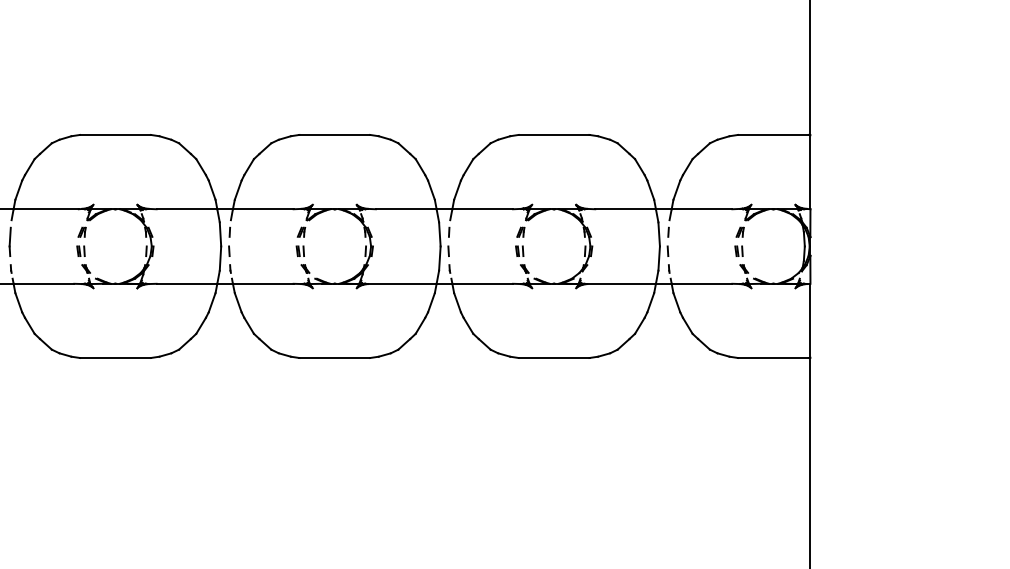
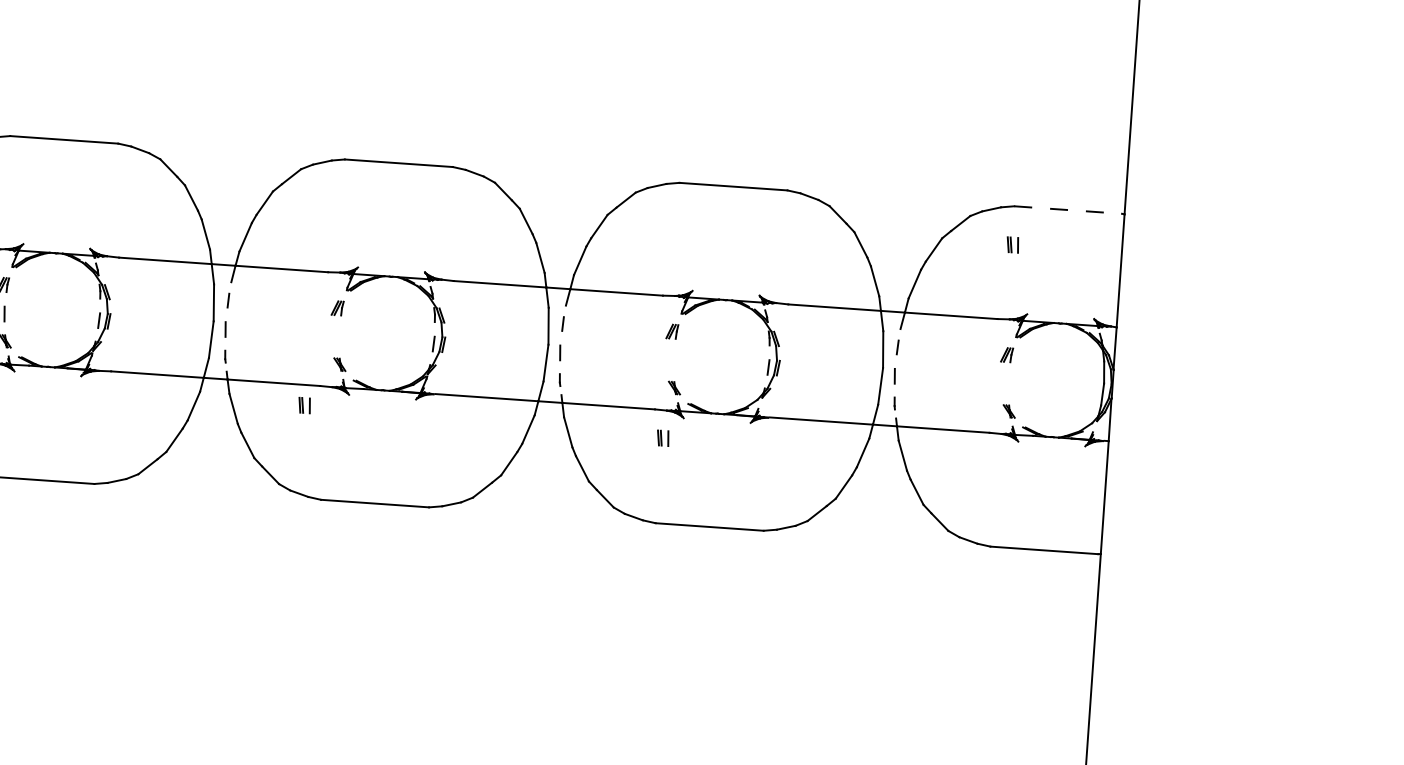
line: (773, 134) -> (1068, 209), solid -> dashed
part: (299, 250) -> (303, 404), moved
part: (519, 250) -> (662, 437), moved
part: (738, 250) -> (1012, 243), moved

